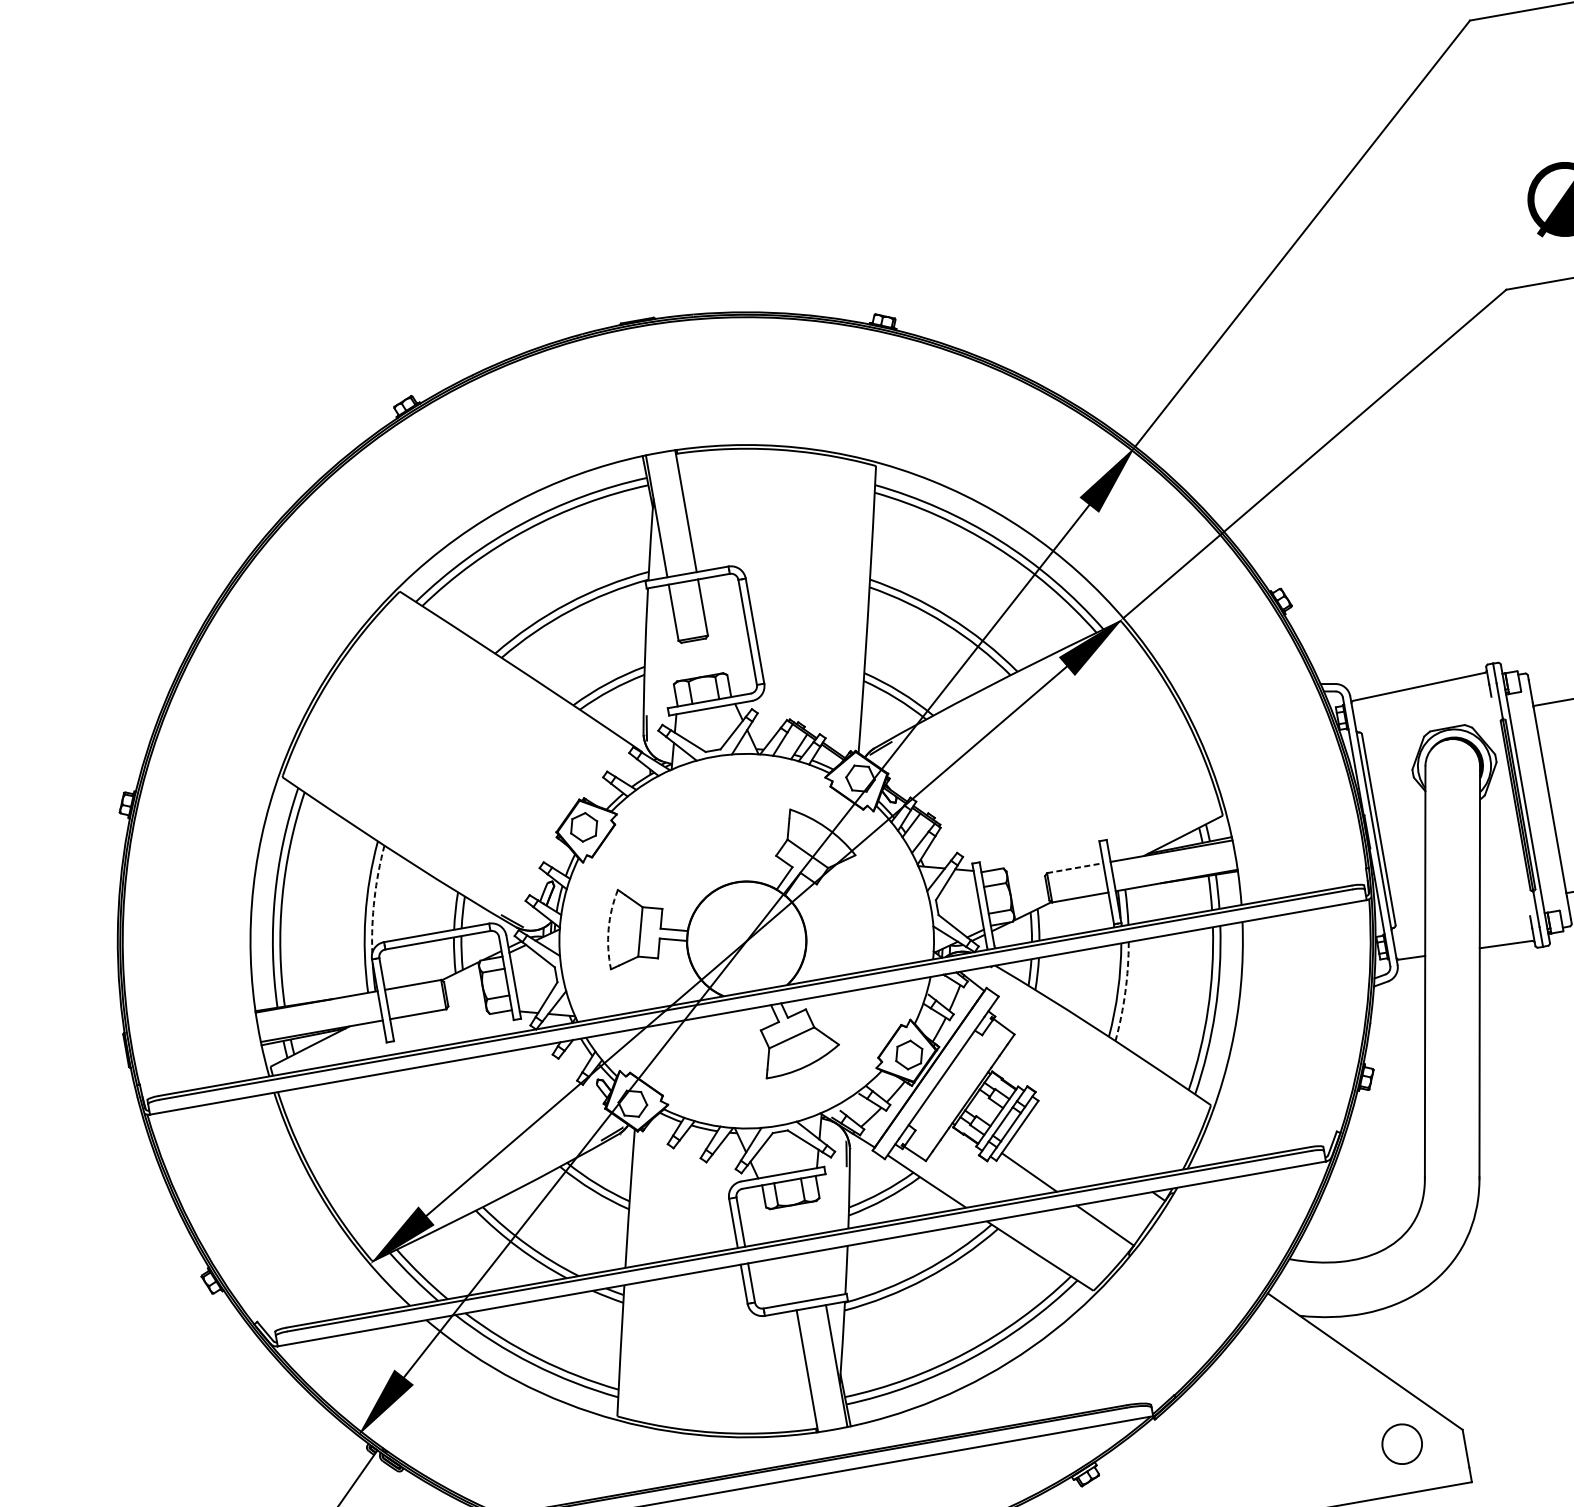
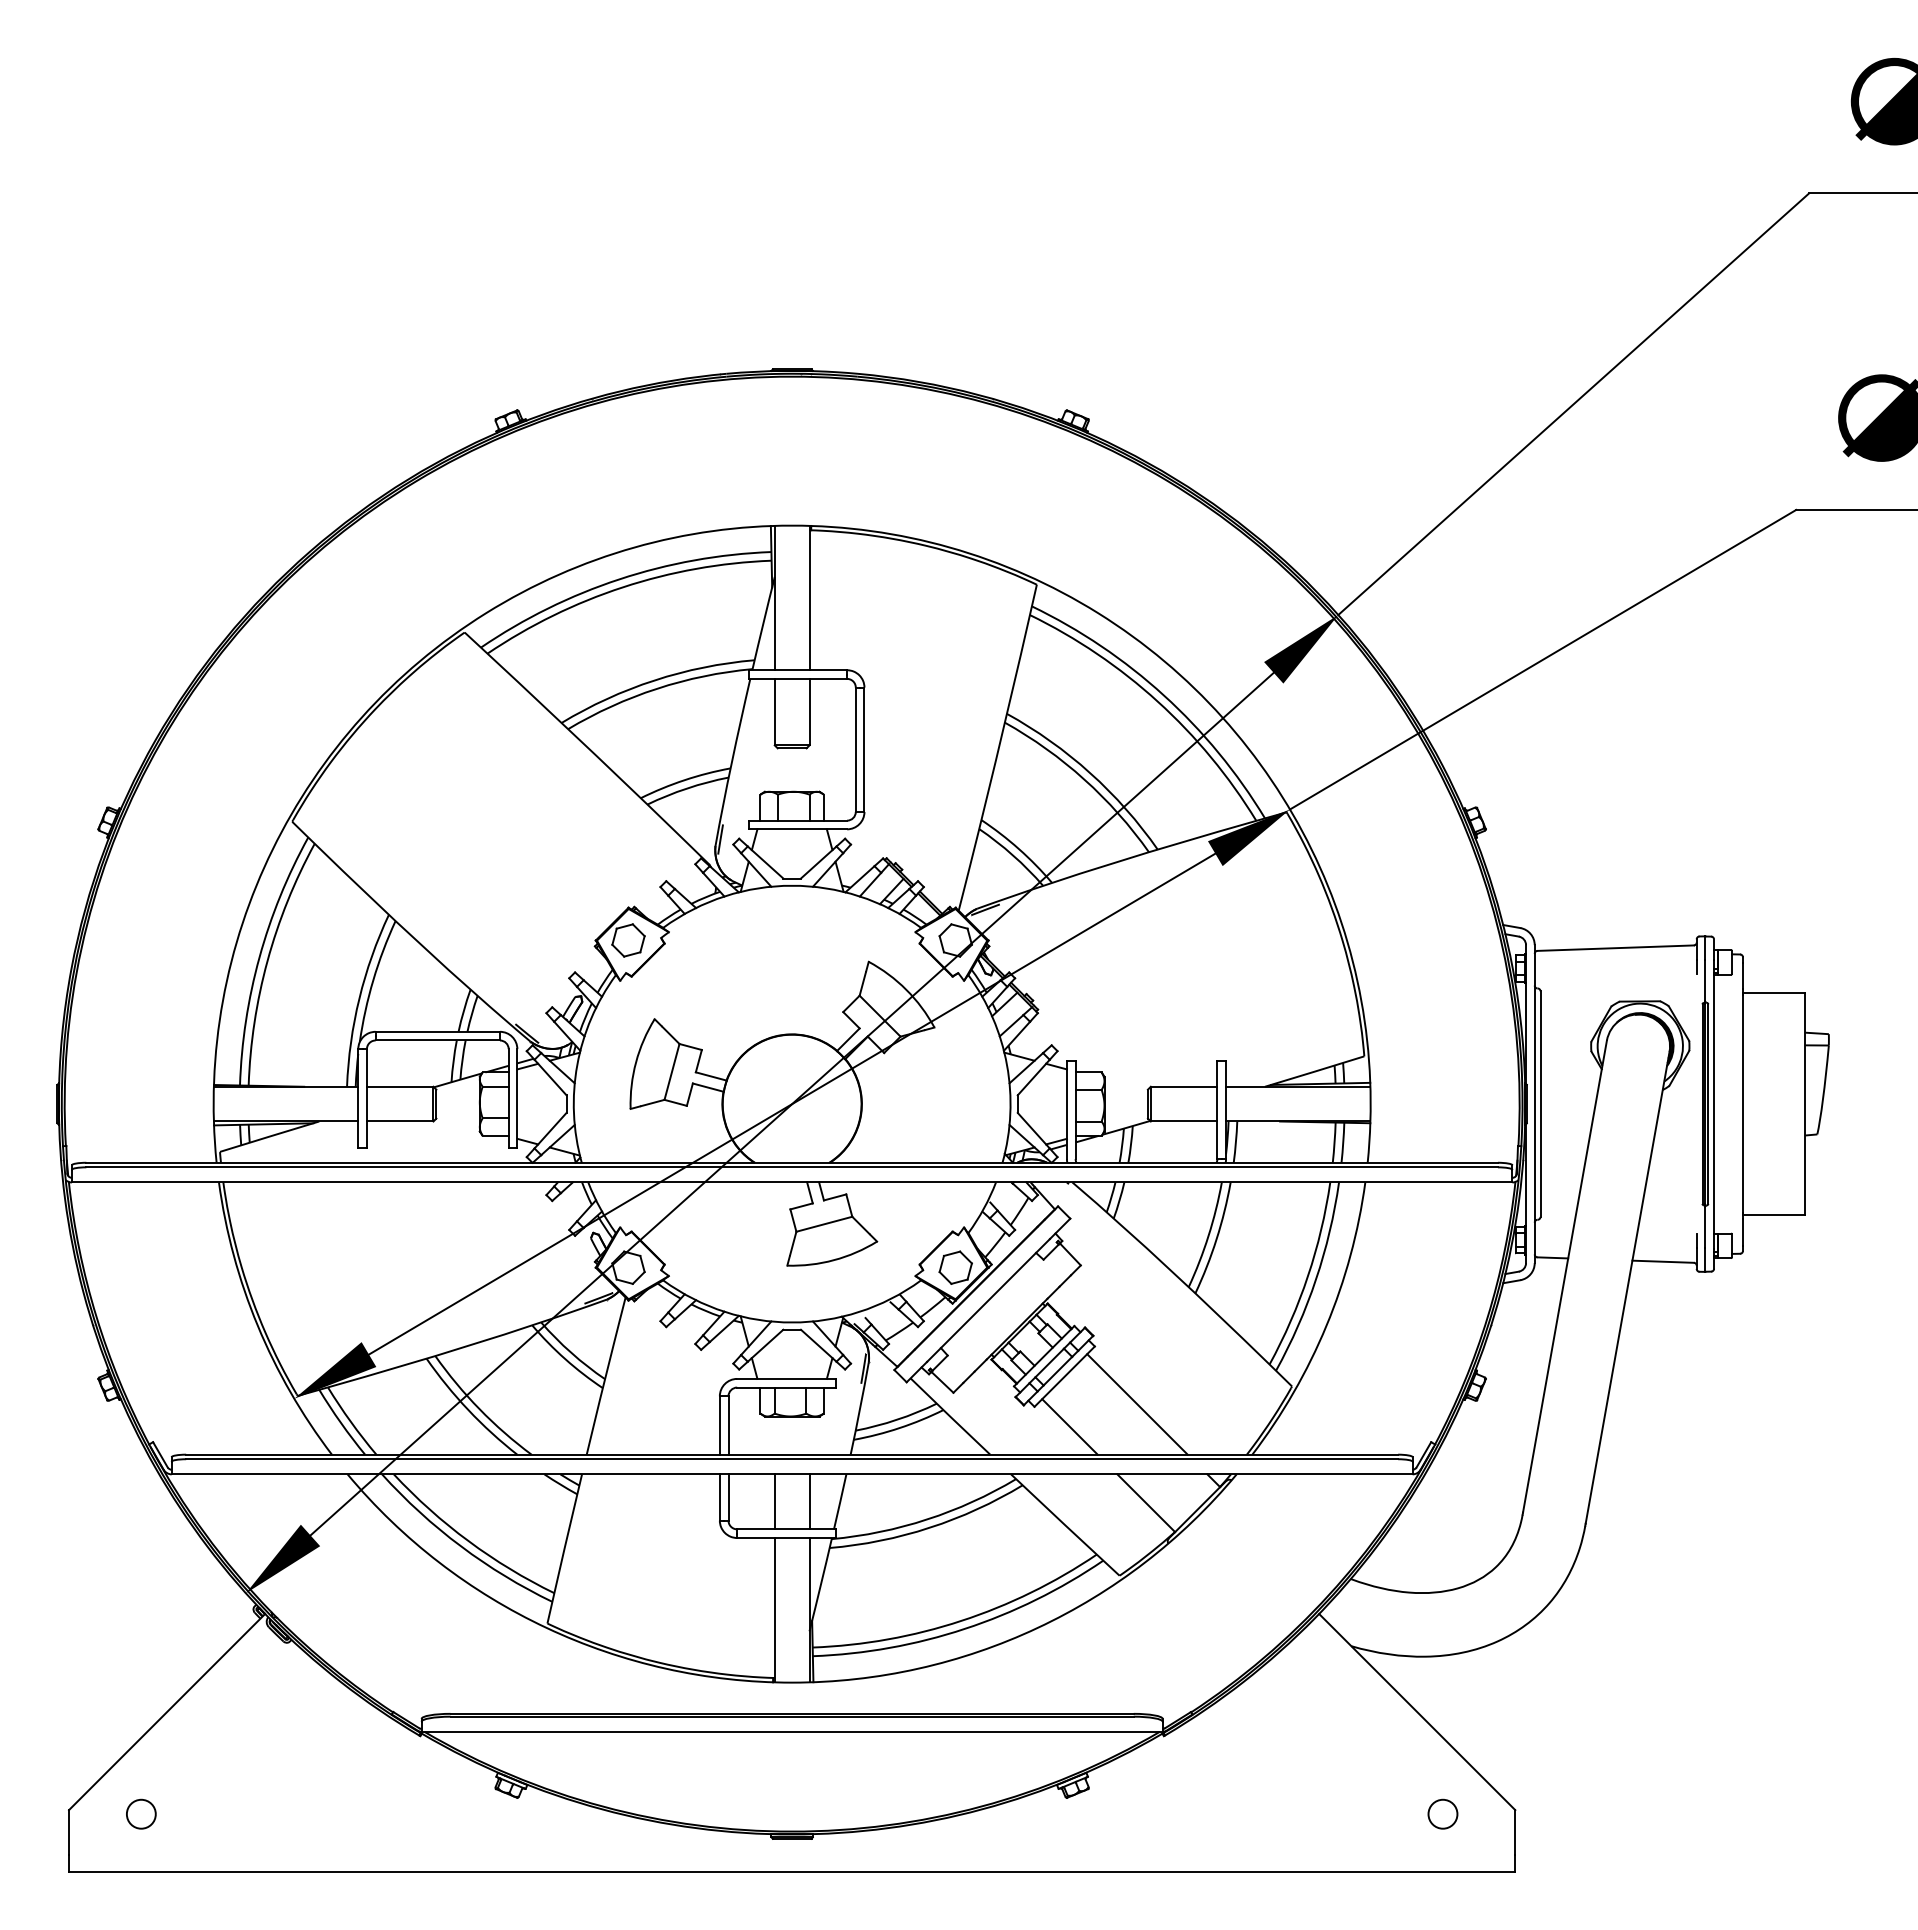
line: (1075, 867) -> (1184, 1086), dashed -> solid
arc: (374, 899) -> (373, 980), dashed -> solid
arc: (609, 929) -> (636, 1062), dashed -> solid
arc: (1125, 992) -> (1216, 1239), dashed -> solid
line: (1083, 1143) -> (1137, 1404), added
line: (820, 1274) -> (809, 1501), added
line: (790, 1279) -> (774, 1501), added
circle: (1401, 1443) -> (1442, 1813), size x0.62

